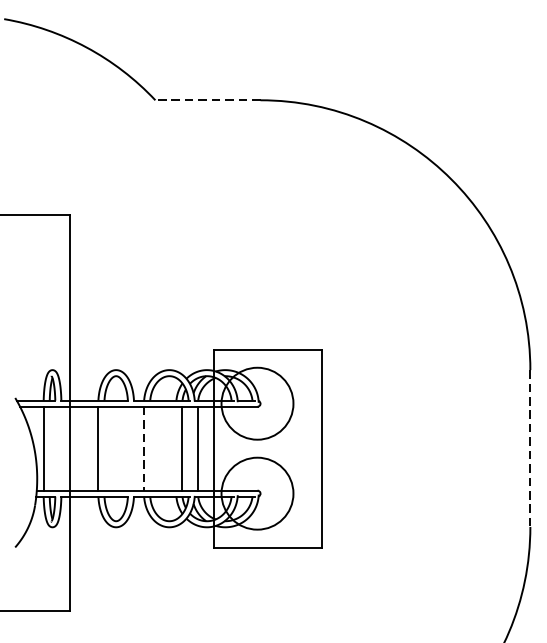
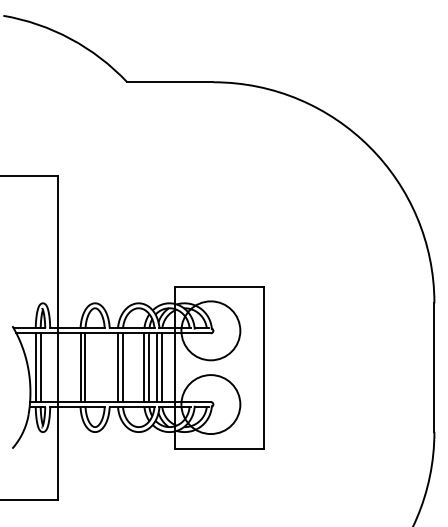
line: (206, 100) -> (169, 82), dashed -> solid
line: (49, 448) -> (40, 367), added
line: (104, 448) -> (85, 367), added
line: (149, 448) -> (122, 367), added
line: (176, 448) -> (144, 367), added
line: (192, 448) -> (157, 367), added
line: (143, 449) -> (117, 368), dashed -> solid
line: (530, 449) -> (434, 368), dashed -> solid

